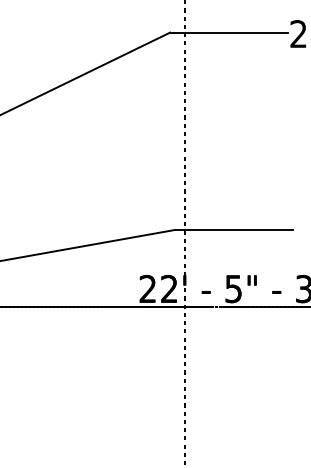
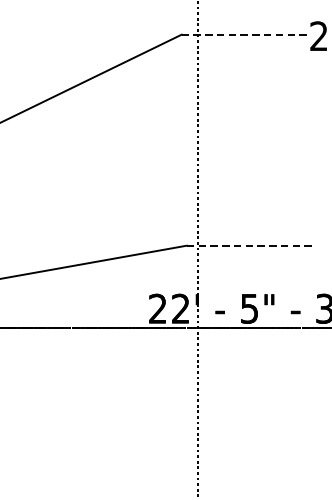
line: (229, 32) -> (245, 34), solid -> dashed
line: (233, 229) -> (249, 245), solid -> dashed

